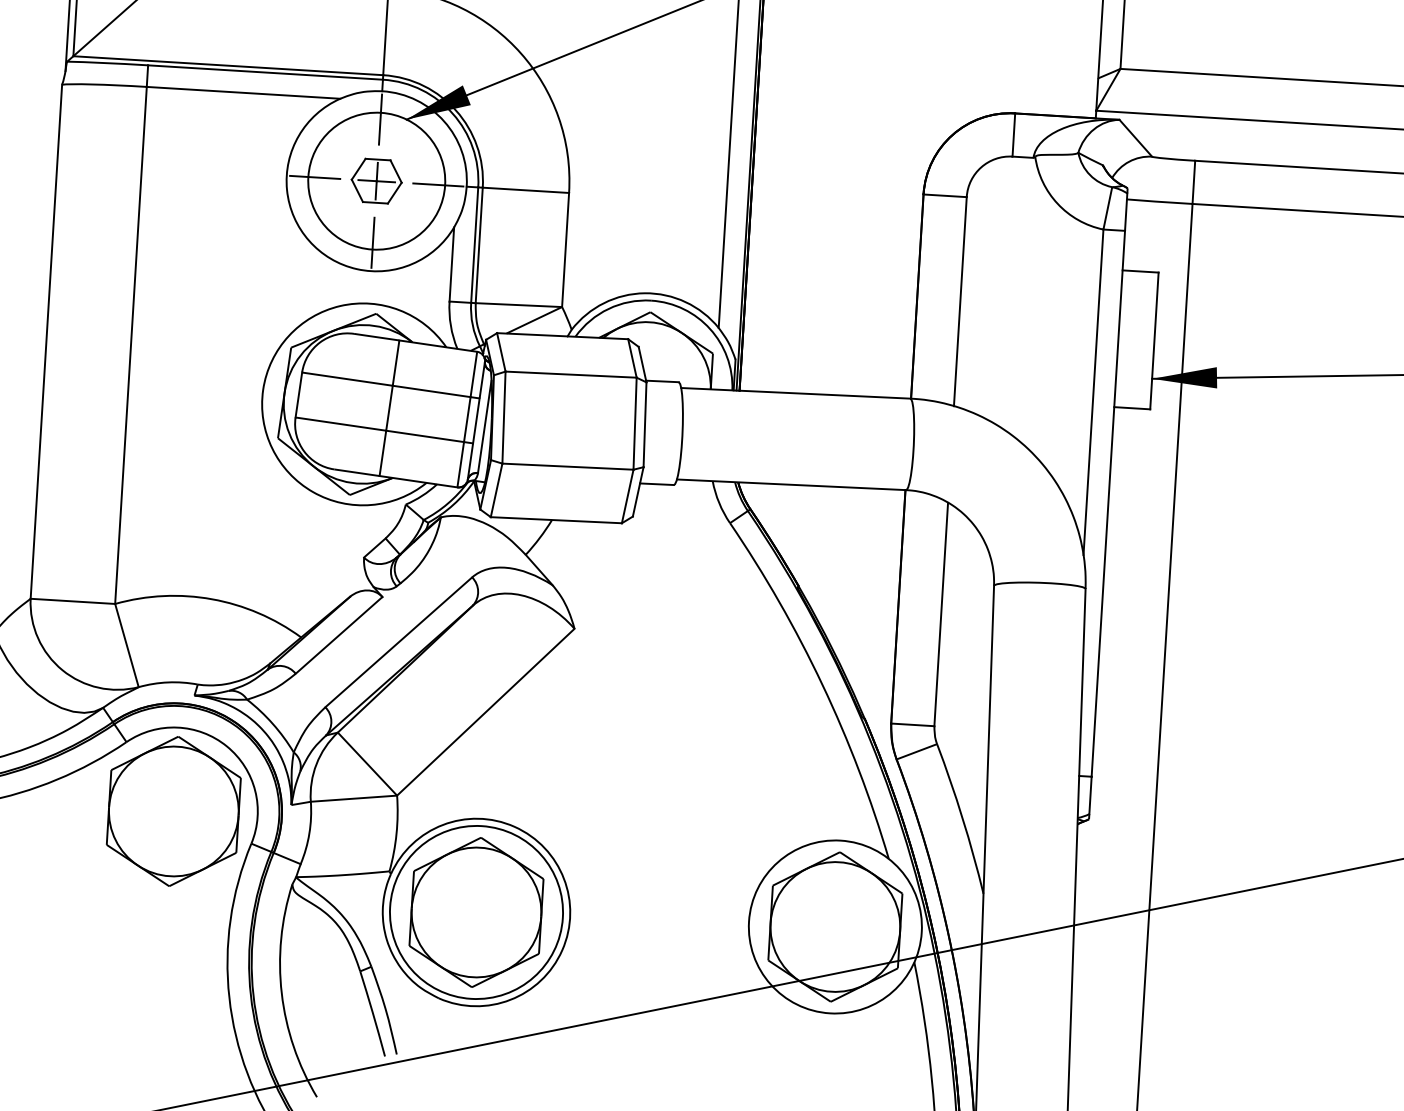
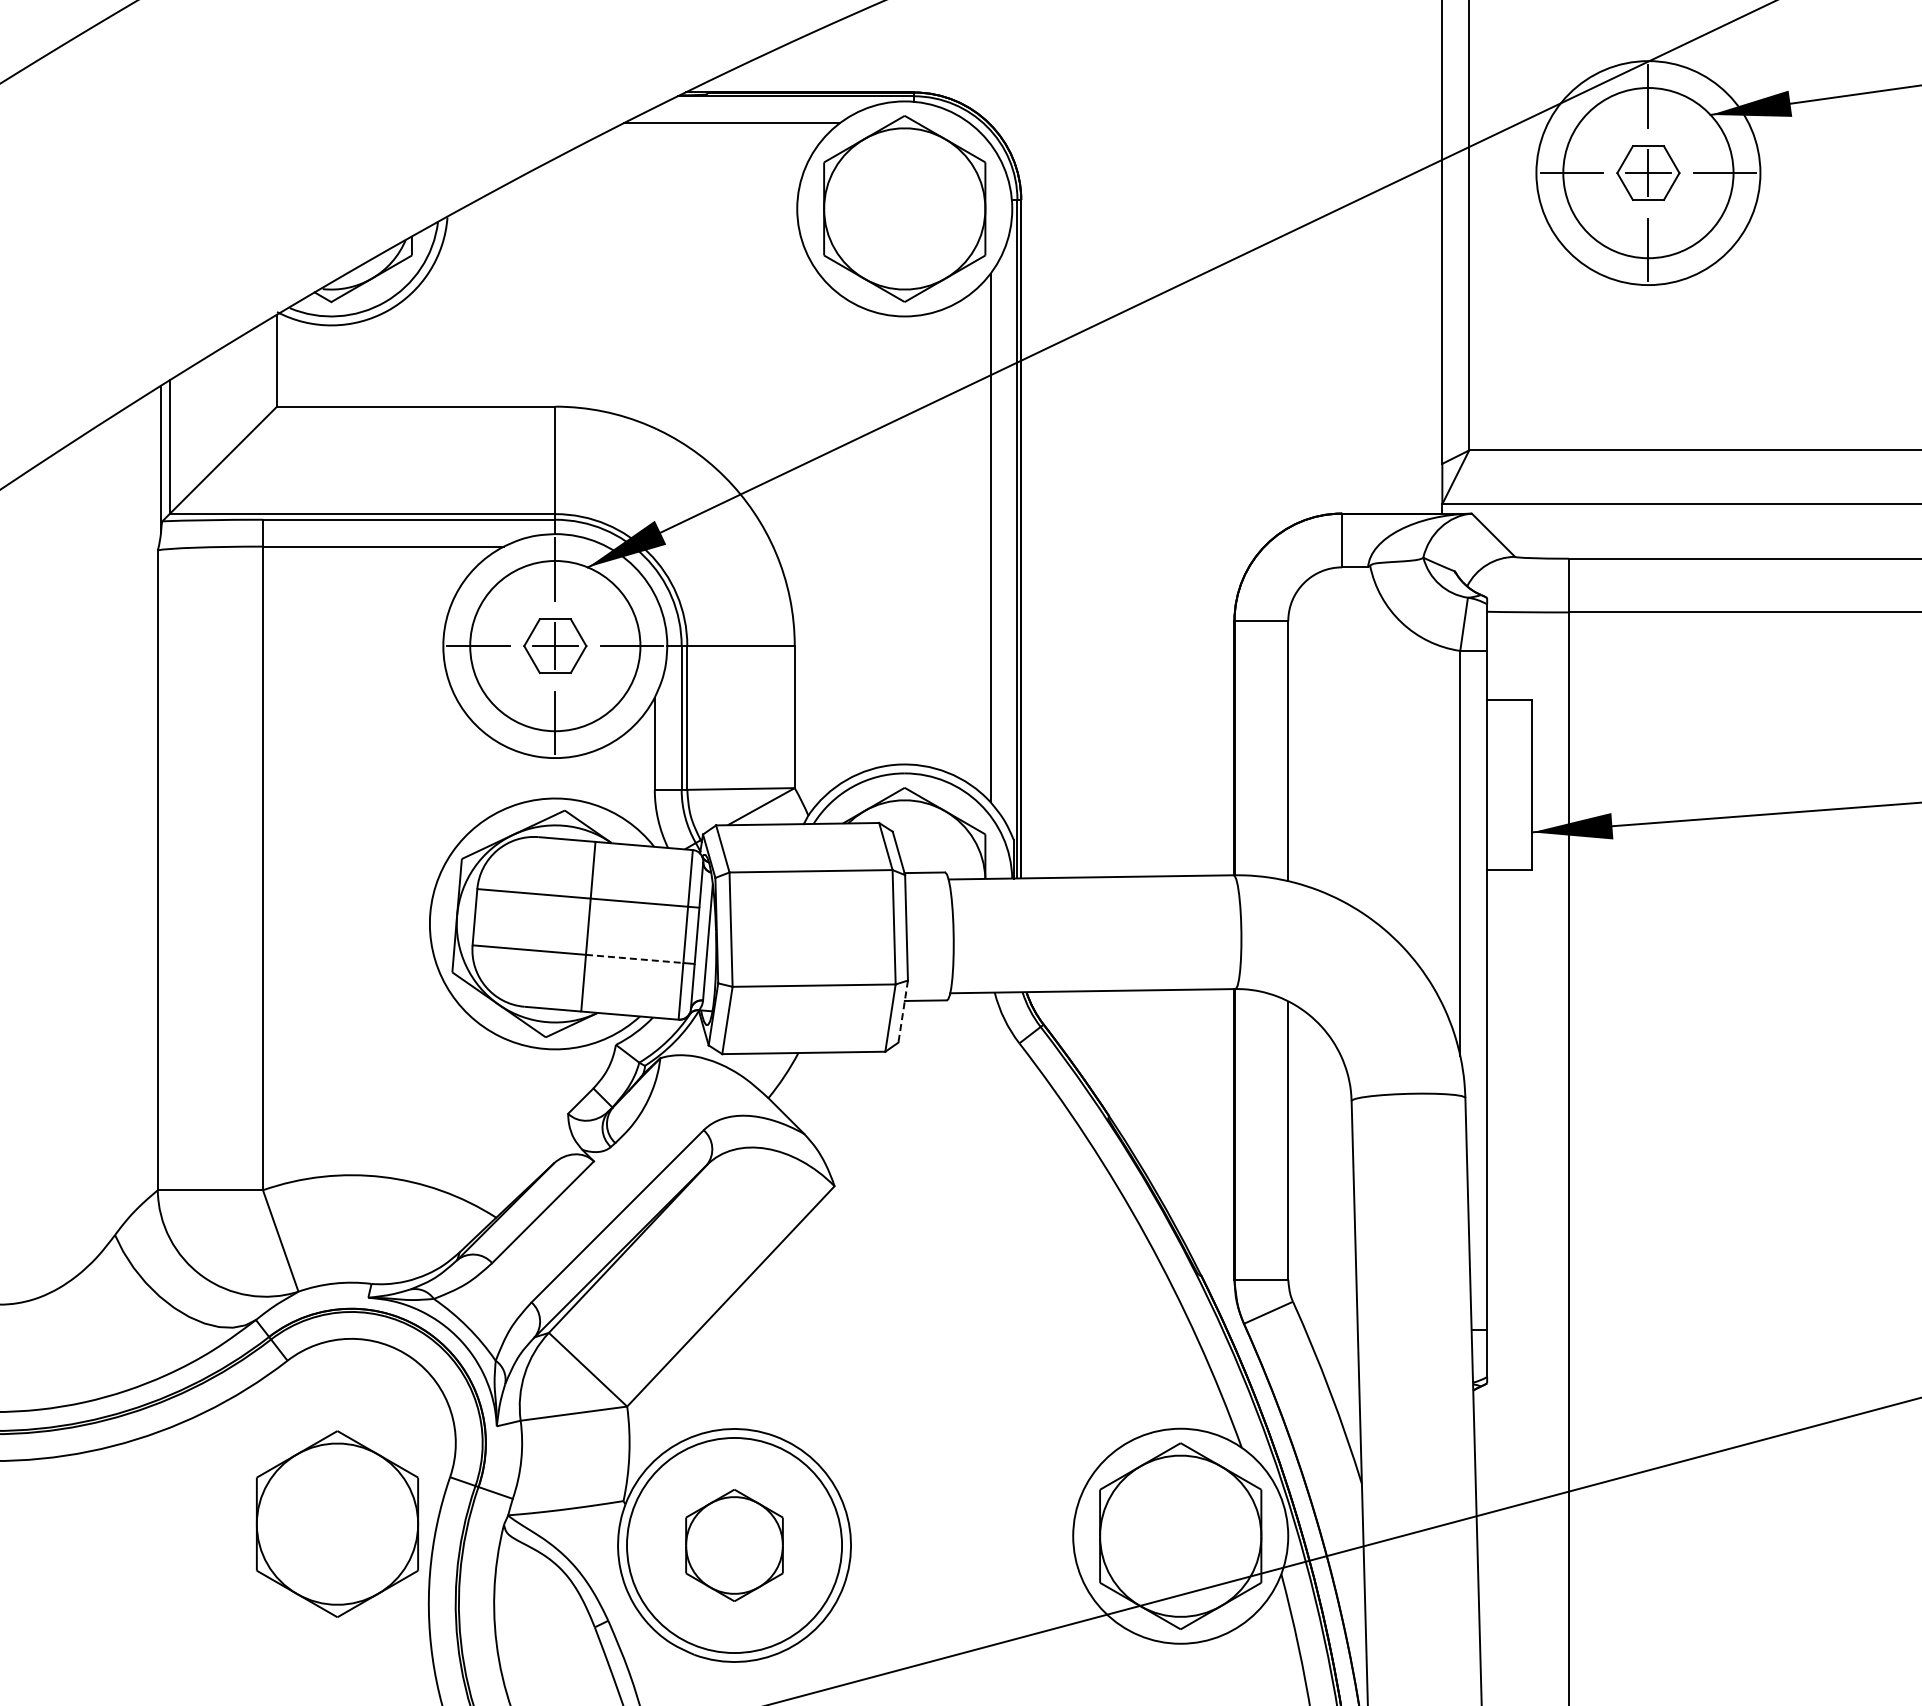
line: (424, 436) -> (634, 958), solid -> dashed
line: (638, 492) -> (903, 1012), solid -> dashed
part: (173, 810) -> (337, 1523), moved
part: (476, 912) -> (734, 1545), size x0.6

